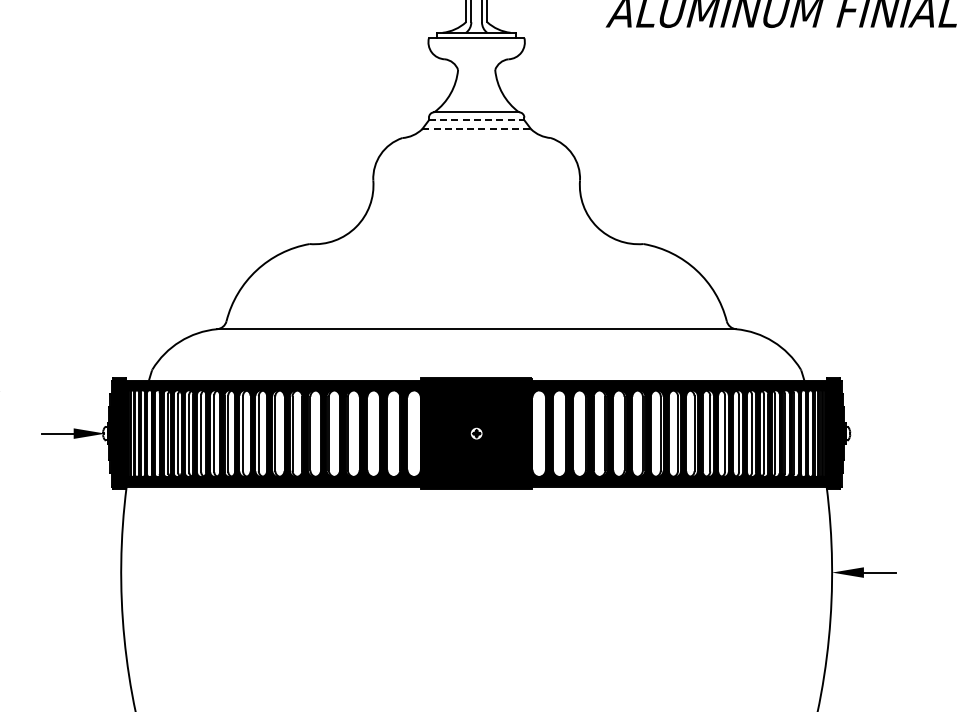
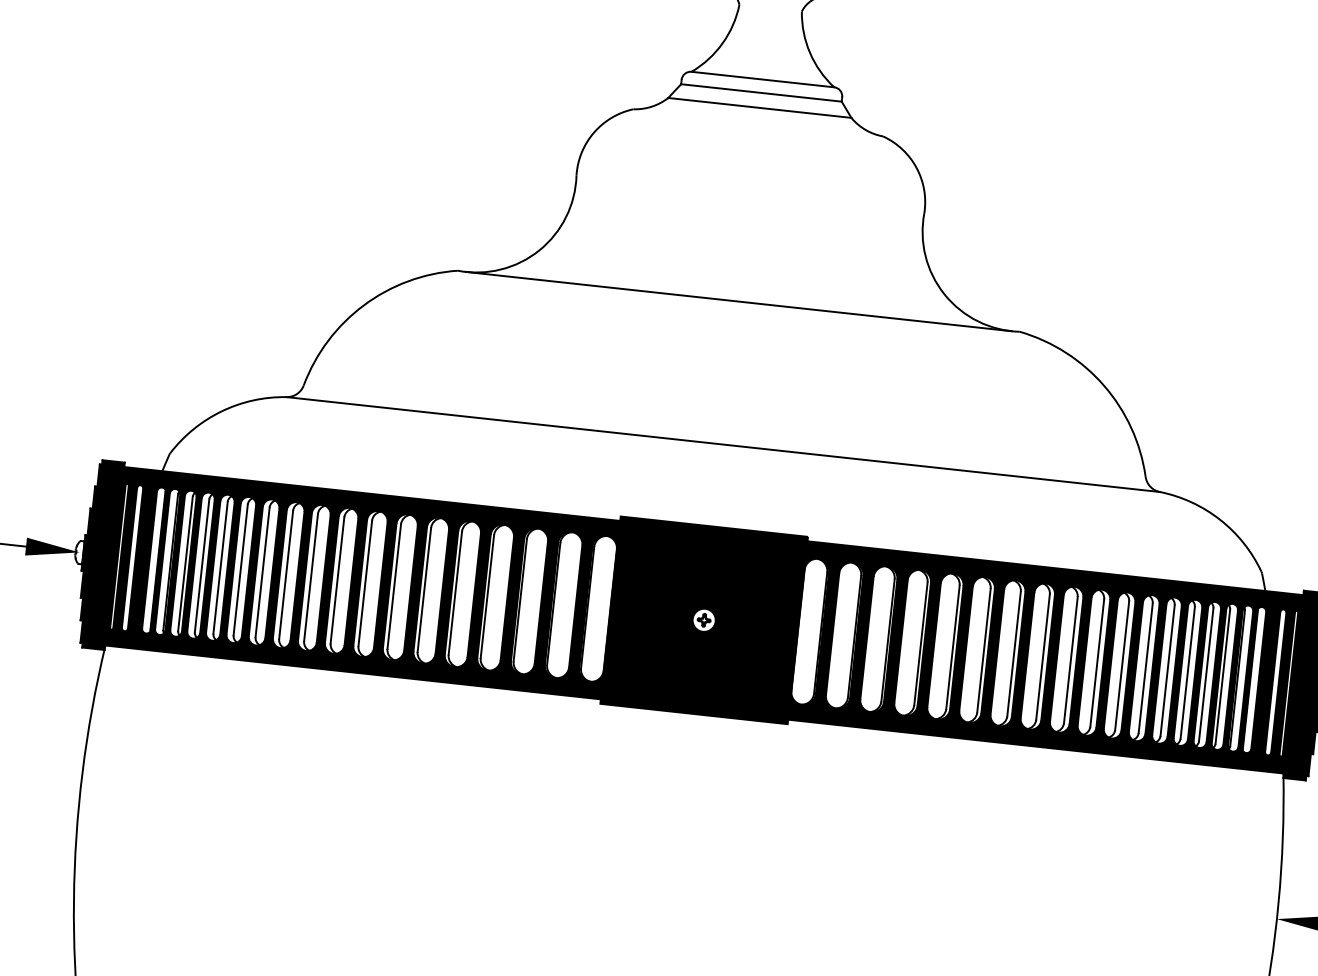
line: (476, 120) -> (761, 93), dashed -> solid
line: (477, 129) -> (761, 108), dashed -> solid
line: (476, 244) -> (738, 301), added

